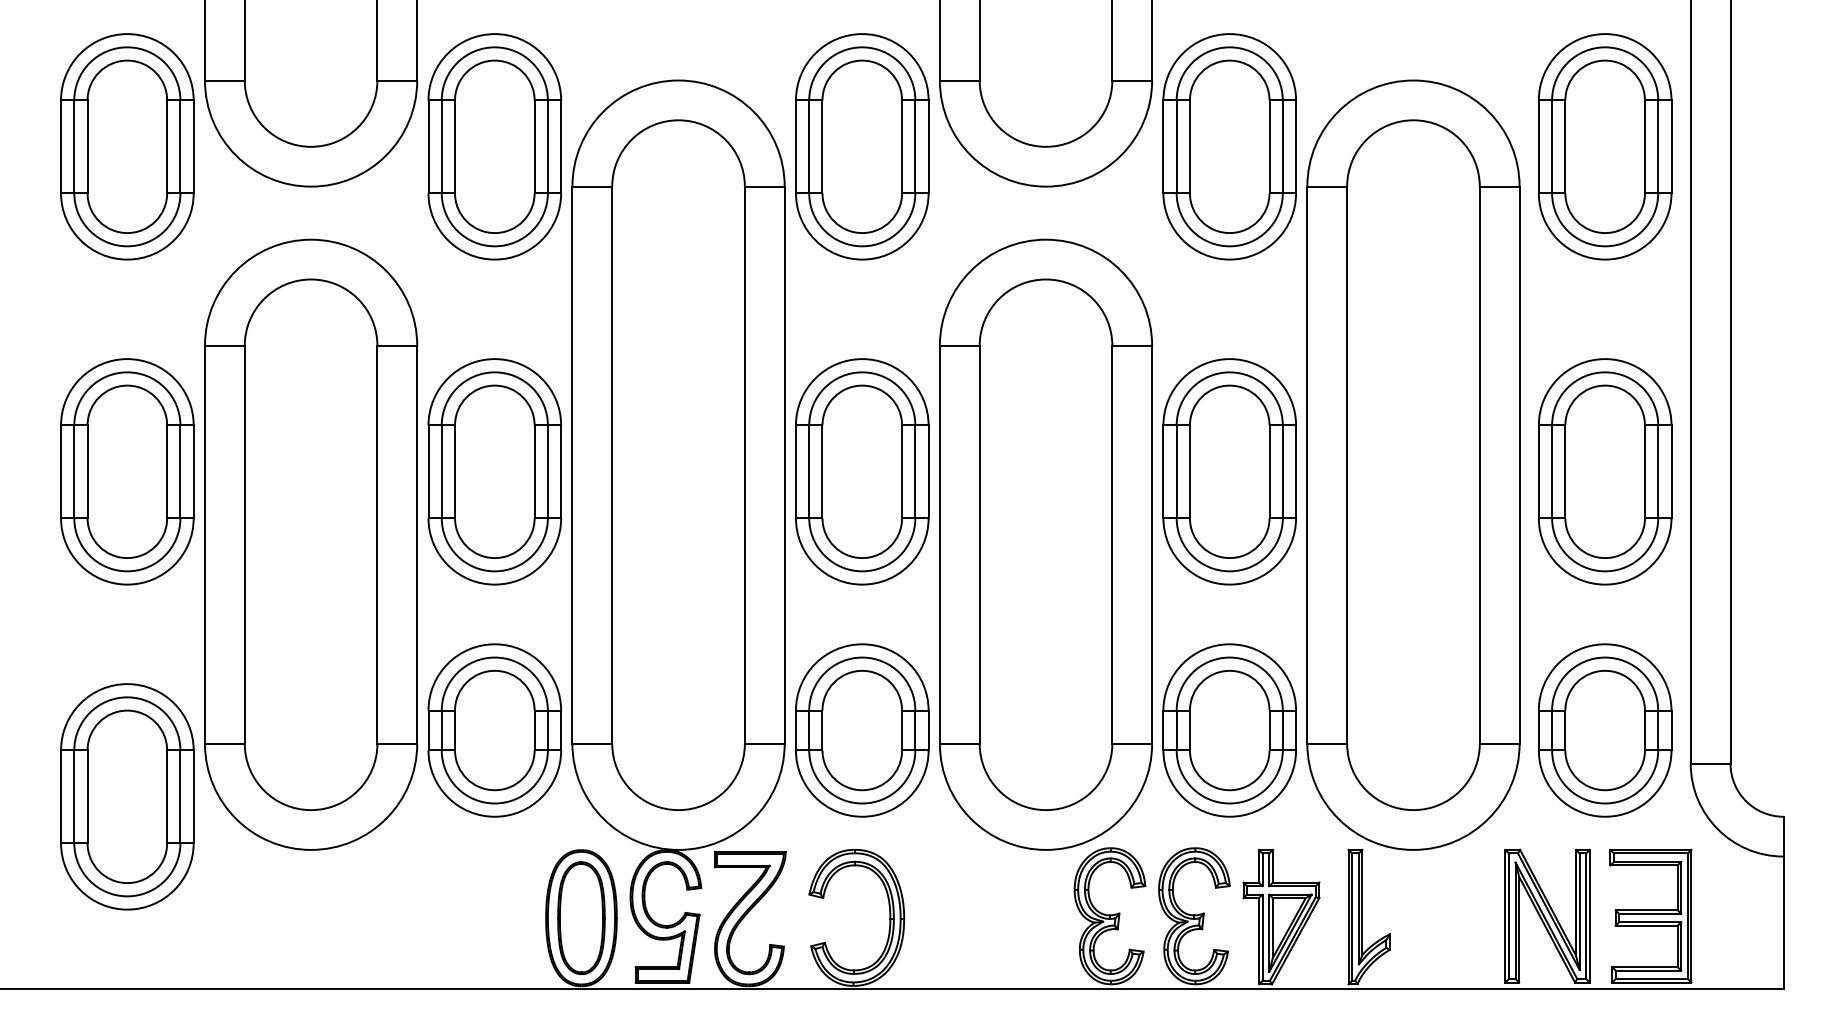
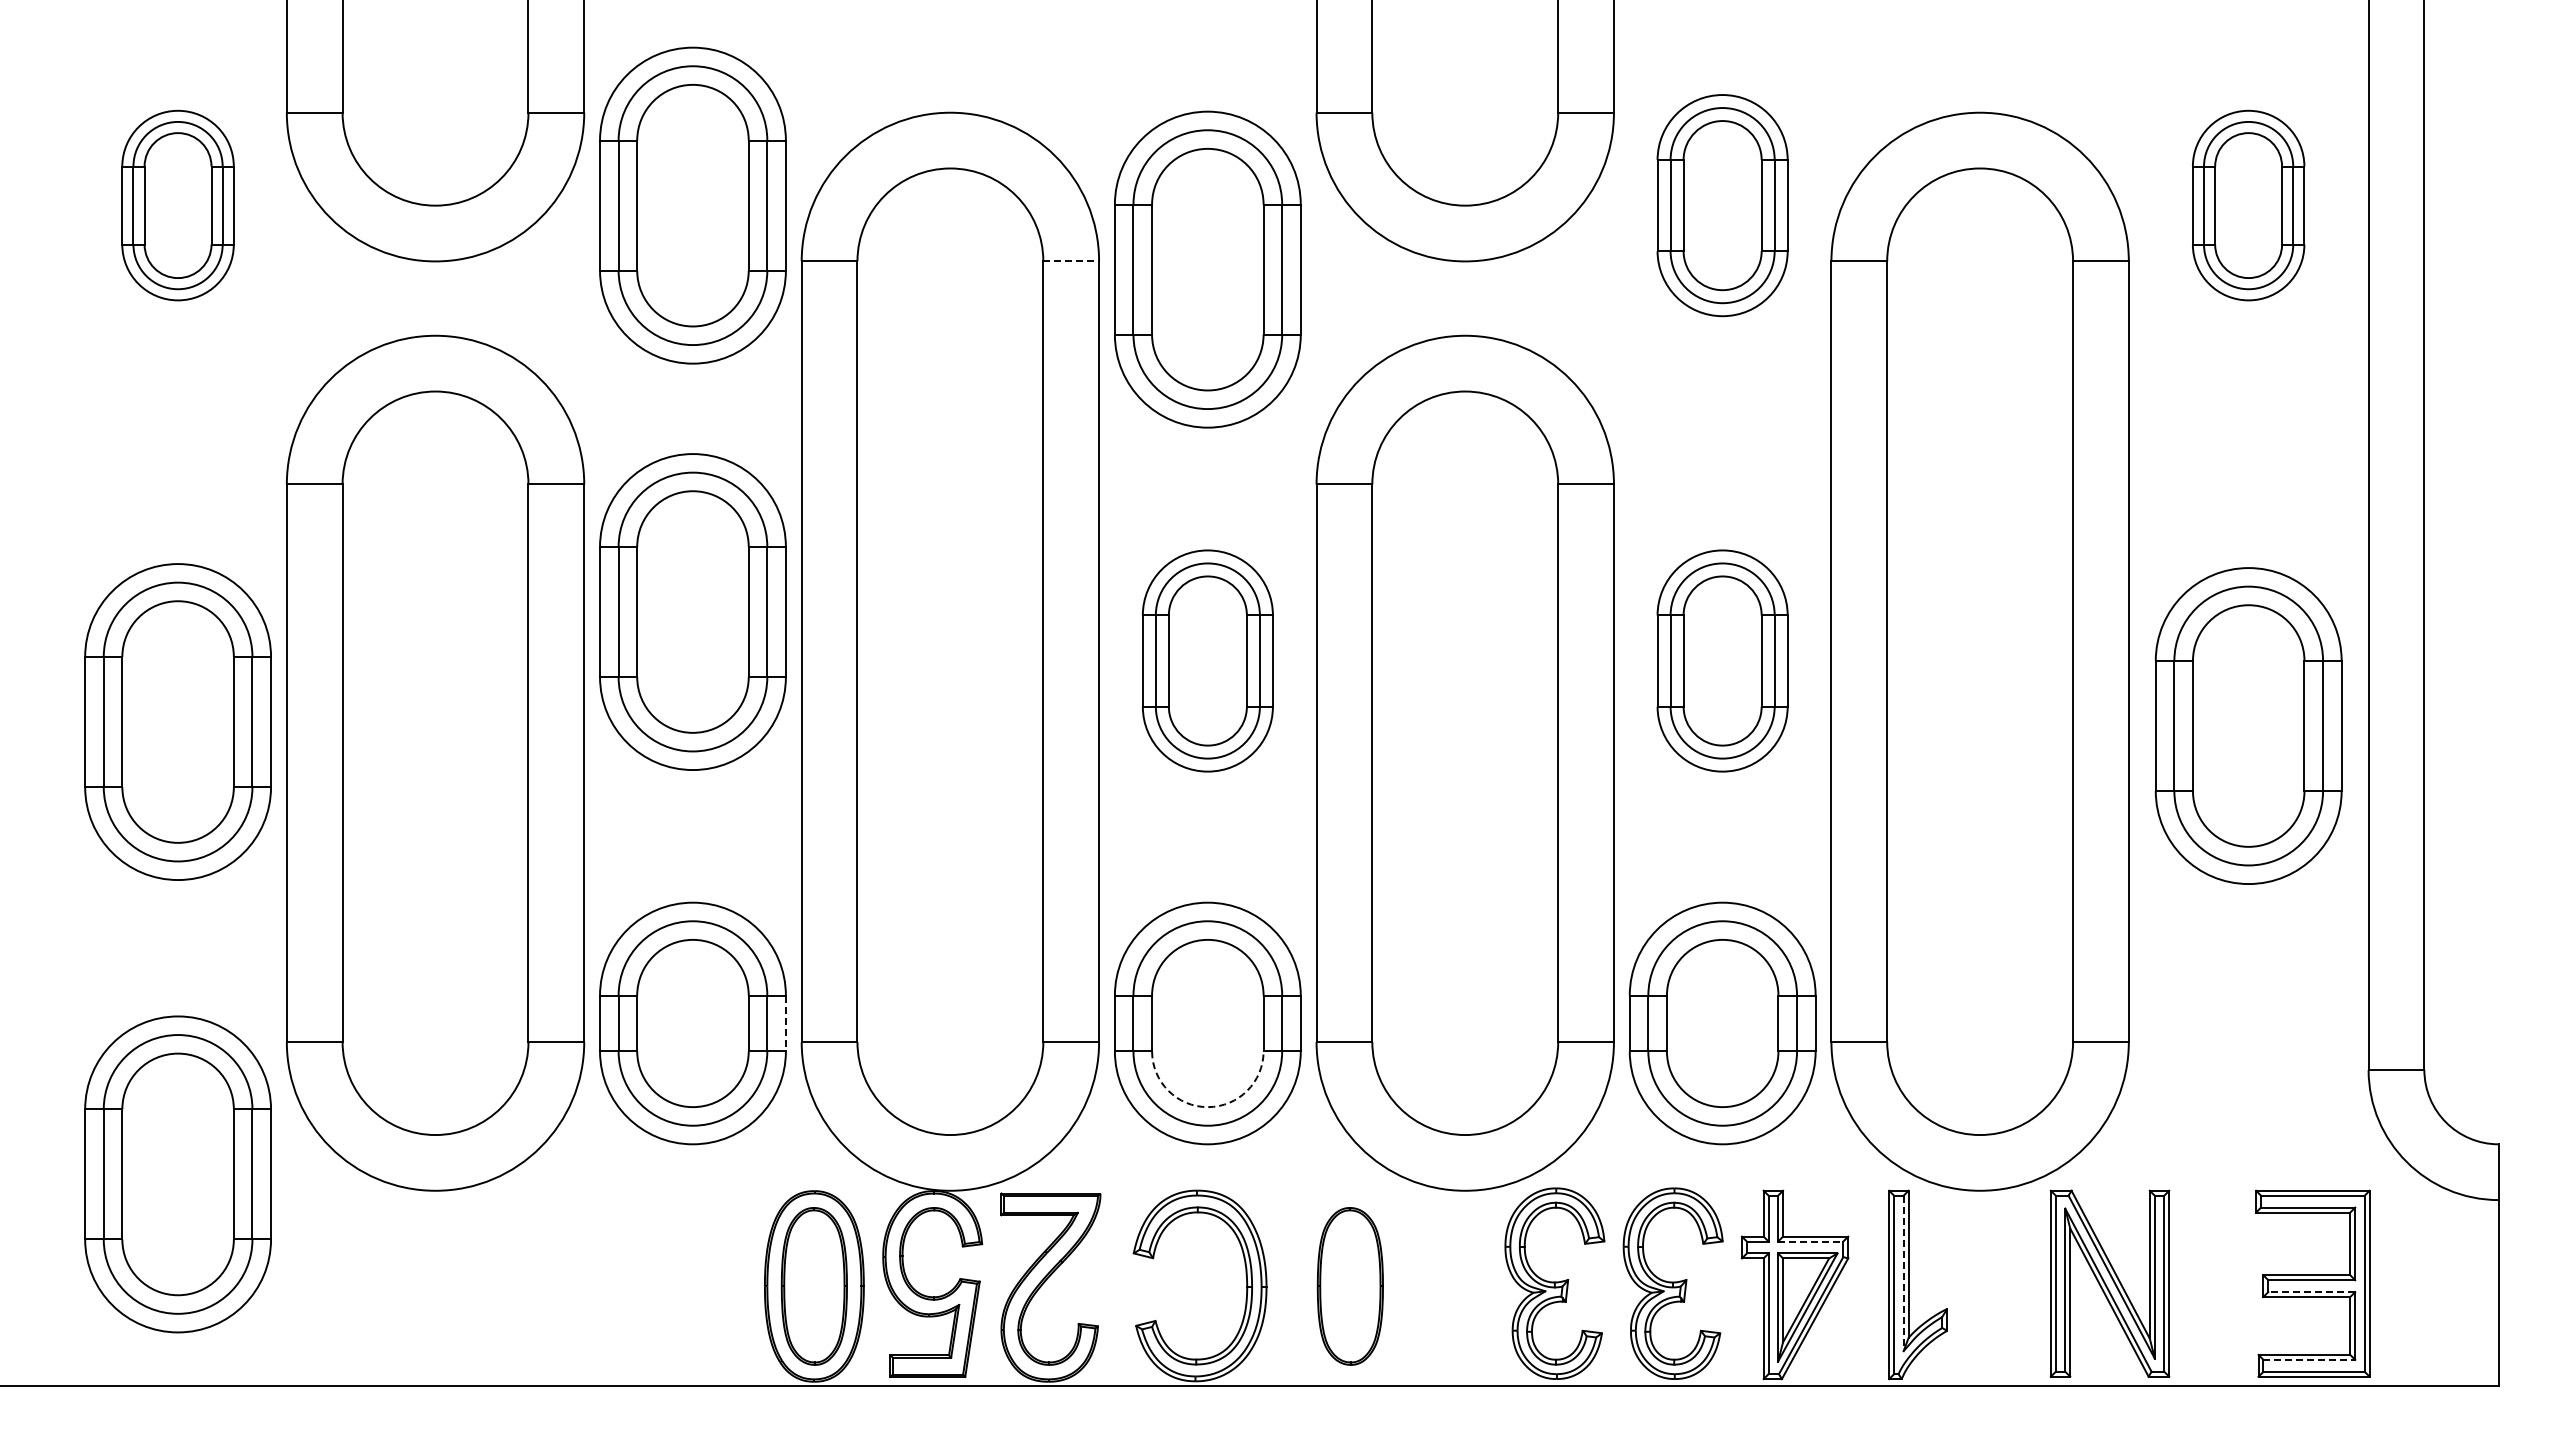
part: (126, 146) -> (177, 205), size x0.6
part: (862, 146) -> (1207, 269), moved
part: (1229, 146) -> (1722, 205), size x0.7
part: (1605, 146) -> (2248, 205), size x0.6
line: (764, 186) -> (1071, 261), solid -> dashed
part: (126, 471) -> (177, 721), moved
part: (494, 471) -> (692, 611), moved
part: (862, 471) -> (1207, 660), size x0.7
part: (1229, 471) -> (1722, 660), size x0.7
part: (1605, 471) -> (2248, 725), moved
line: (560, 730) -> (785, 1023), solid -> dashed
part: (1605, 730) -> (2248, 1023), removed
arc: (862, 790) -> (1207, 1107), solid -> dashed
part: (126, 796) -> (177, 1174), moved
line: (1292, 886) -> (1810, 1241), solid -> dashed
line: (1358, 908) -> (1903, 1273), solid -> dashed
part: (1547, 916) -> (2109, 1283), moved
part: (963, 918) -> (1349, 1286), added
line: (1649, 922) -> (2311, 1292), solid -> dashed
line: (1648, 970) -> (2309, 1359), solid -> dashed

